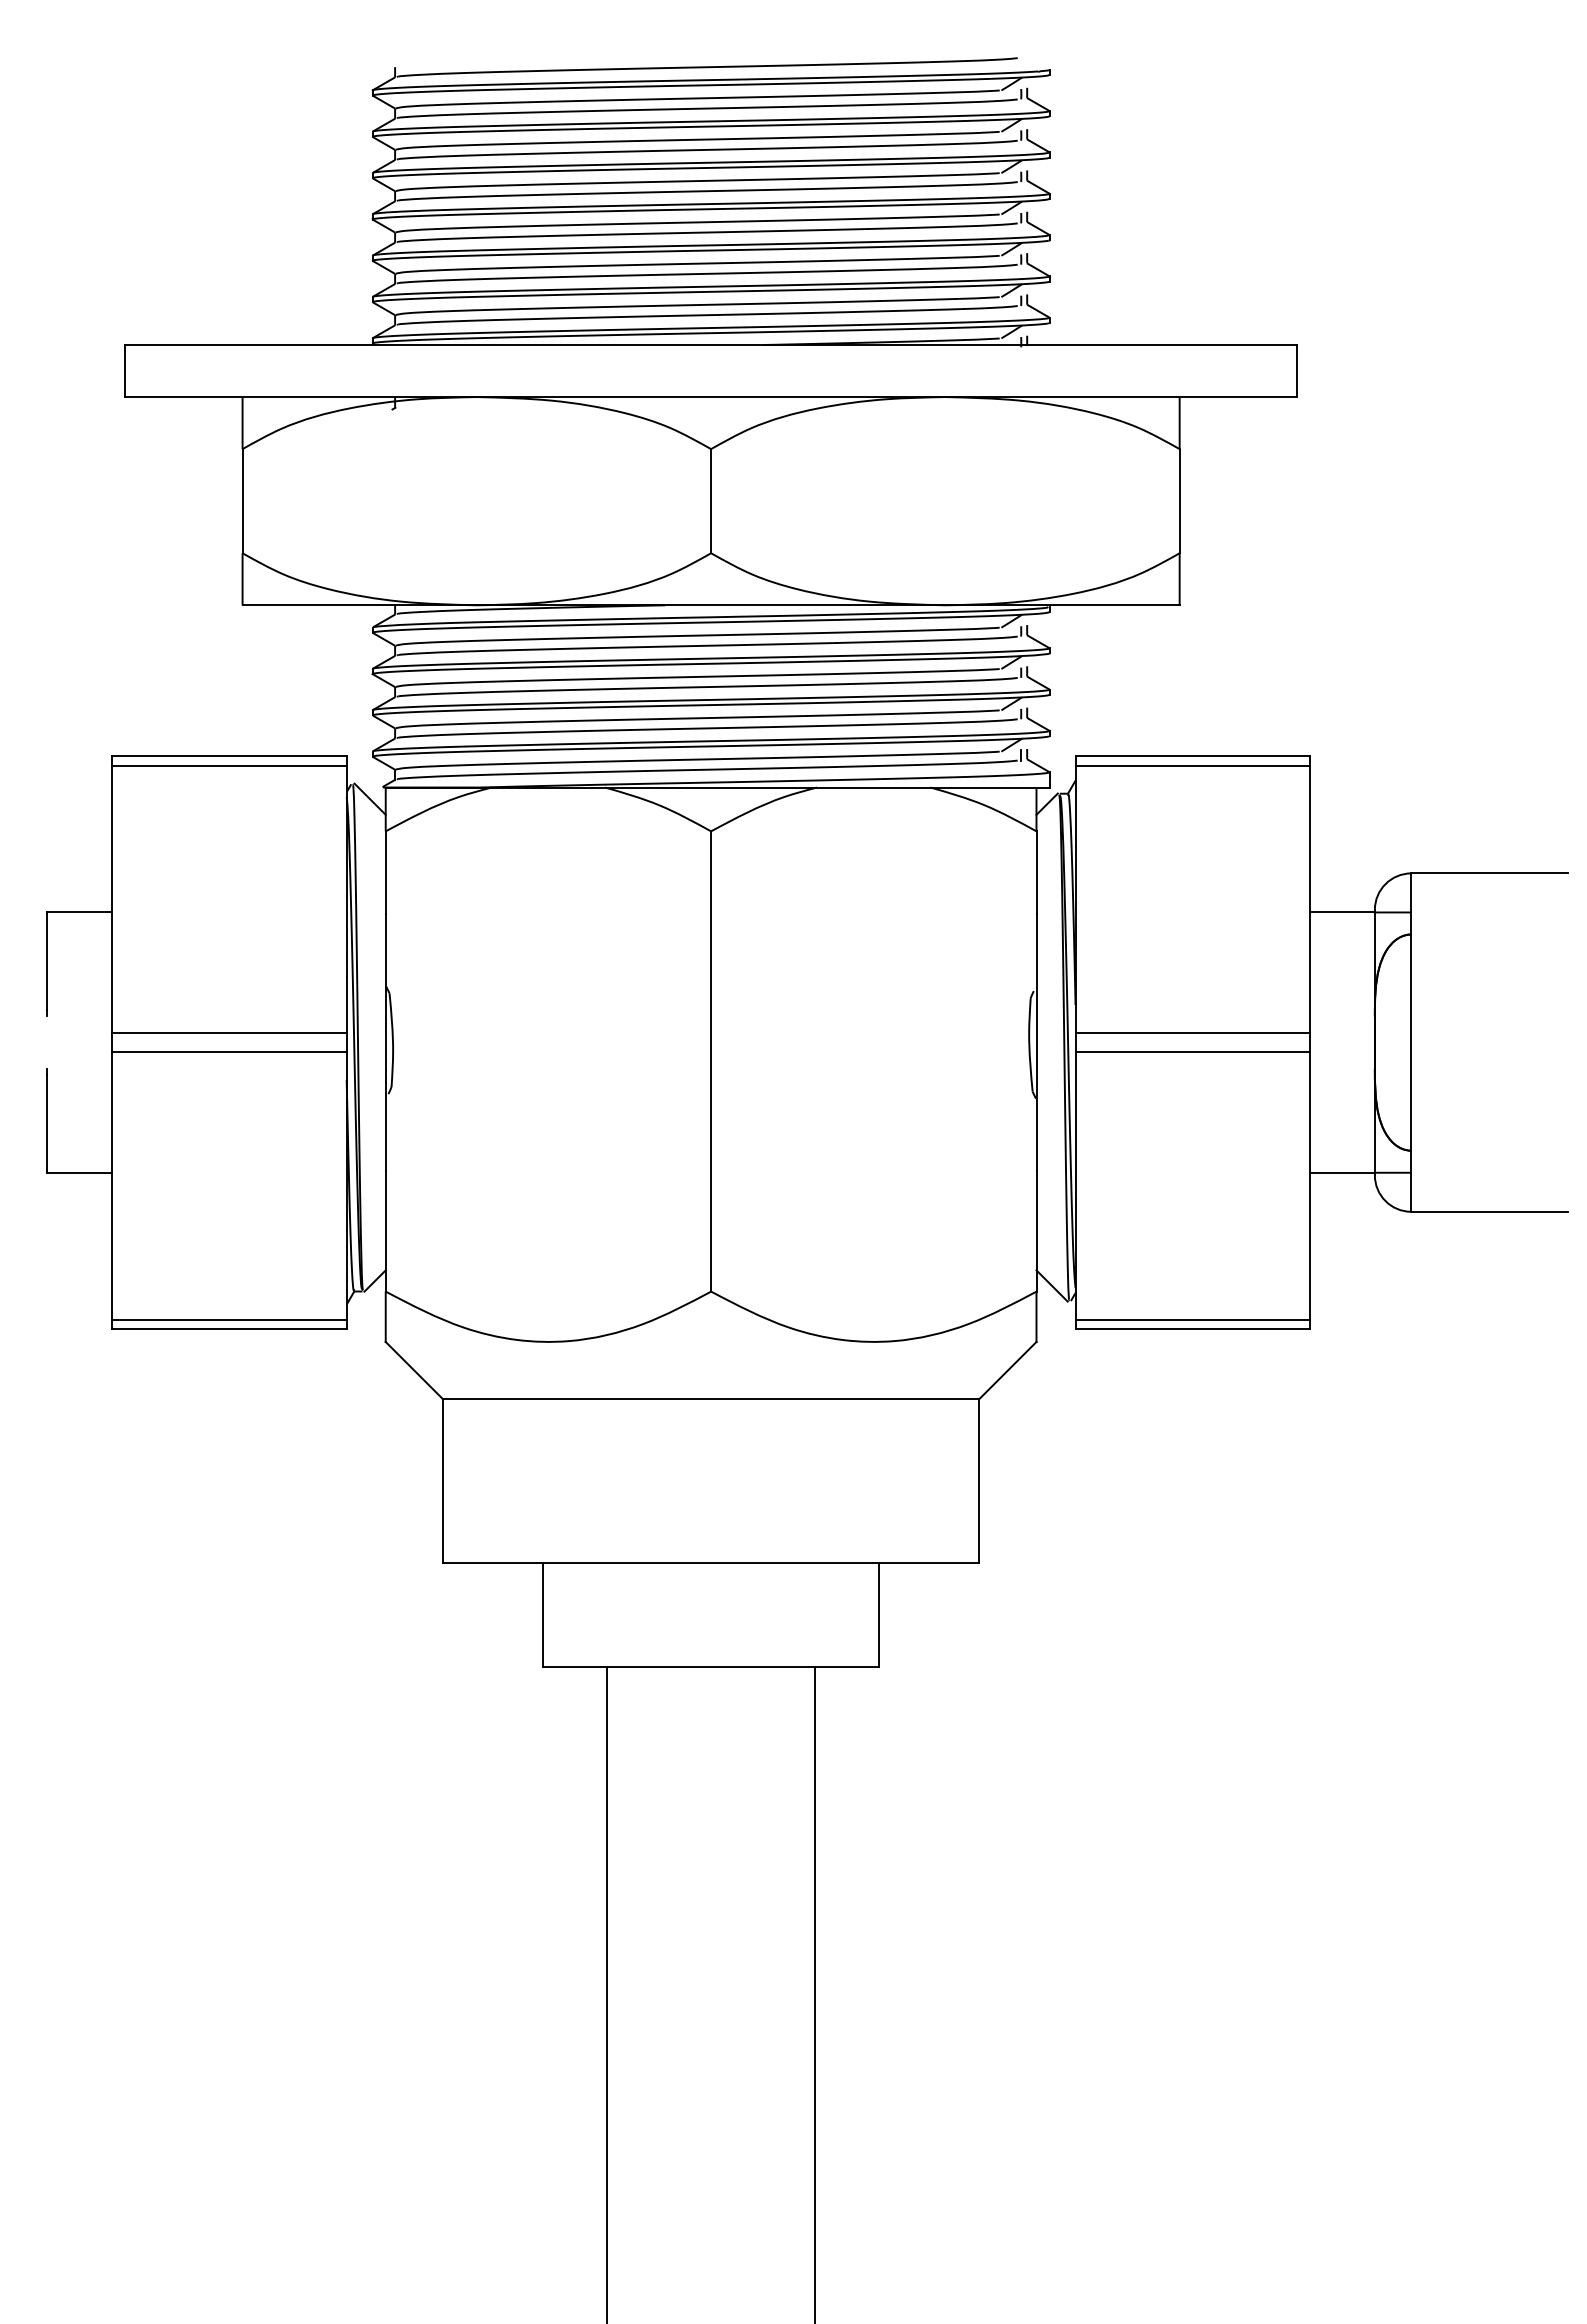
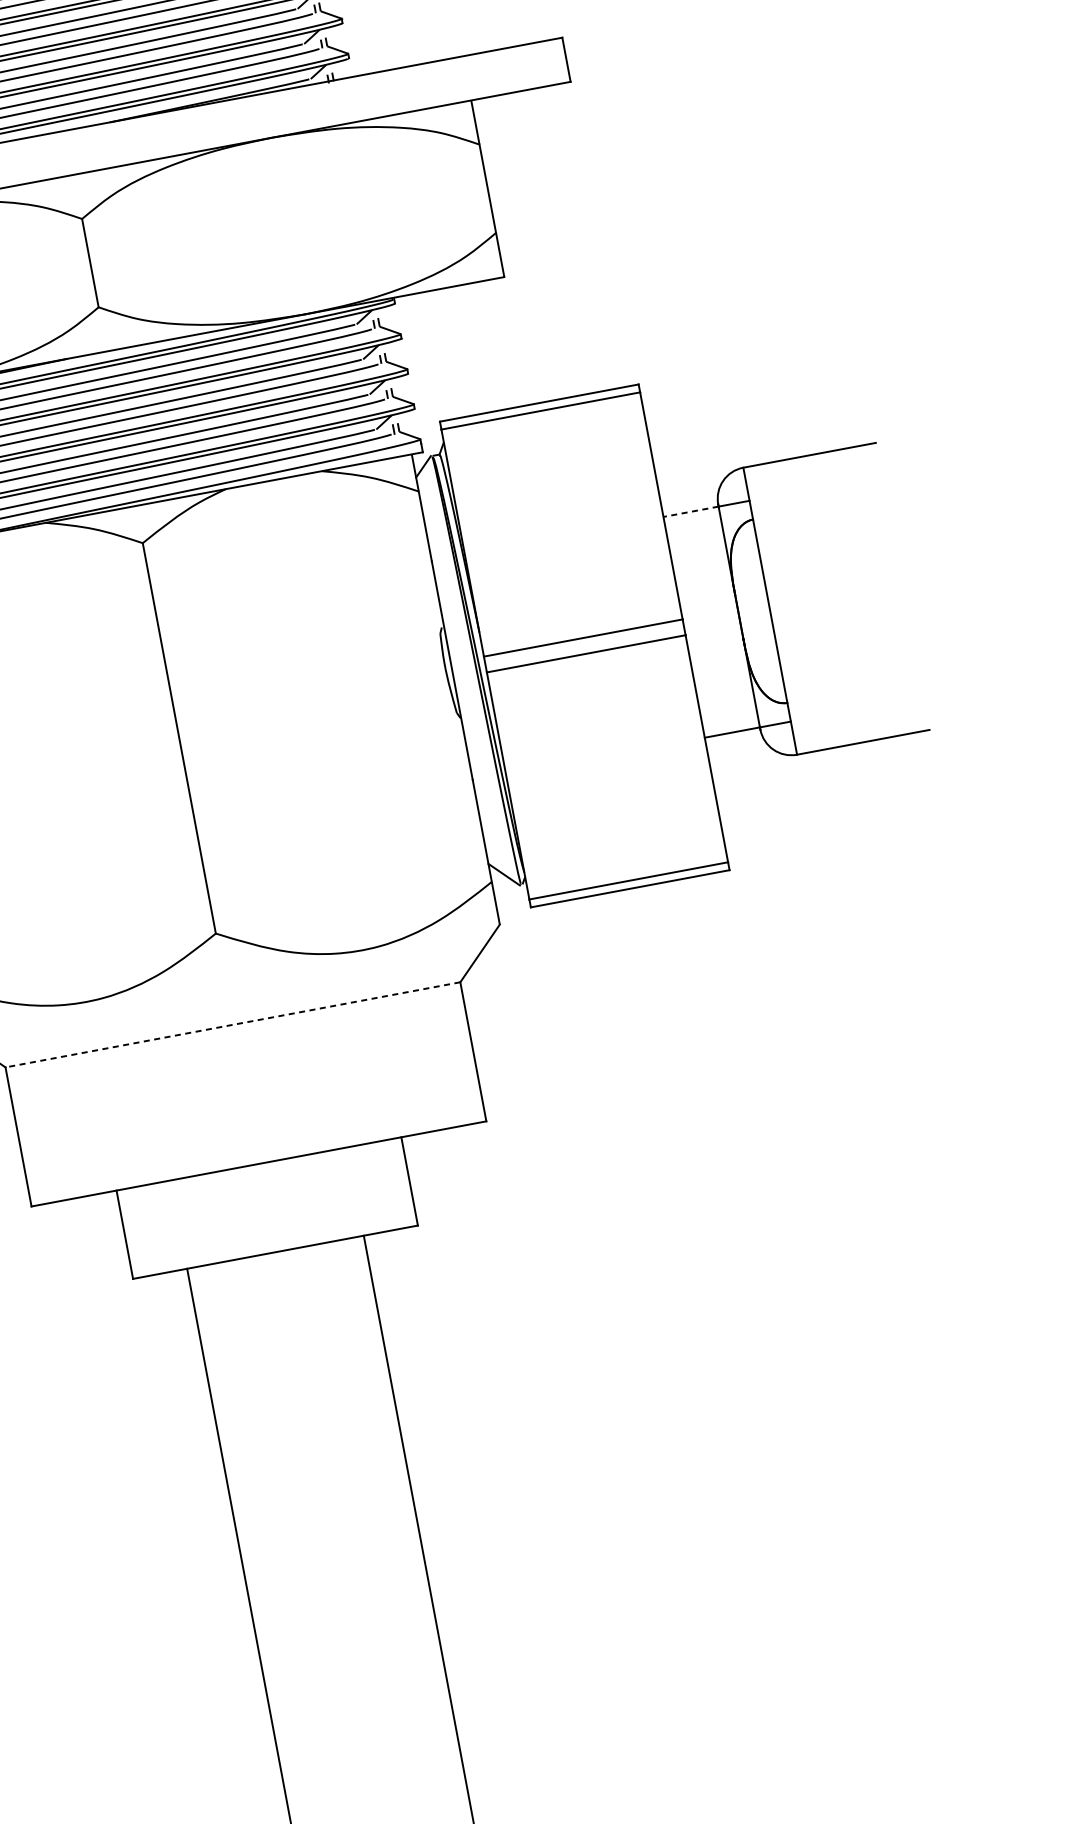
line: (1342, 912) -> (691, 511), solid -> dashed
line: (710, 1399) -> (232, 1025), solid -> dashed

